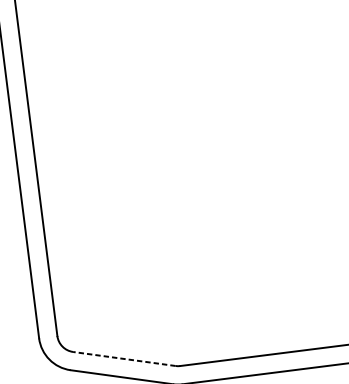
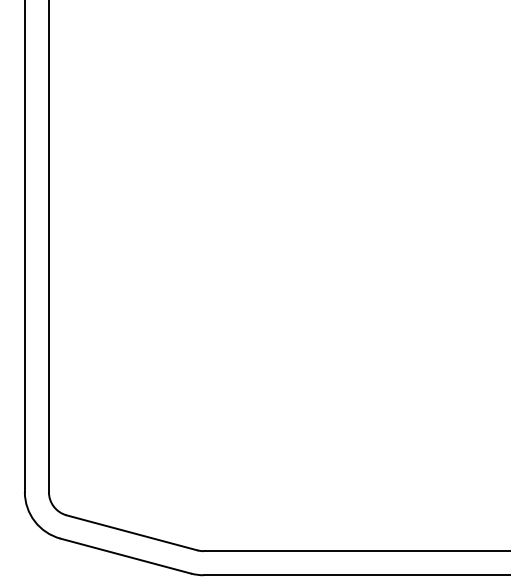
line: (124, 358) -> (132, 532), dashed -> solid

